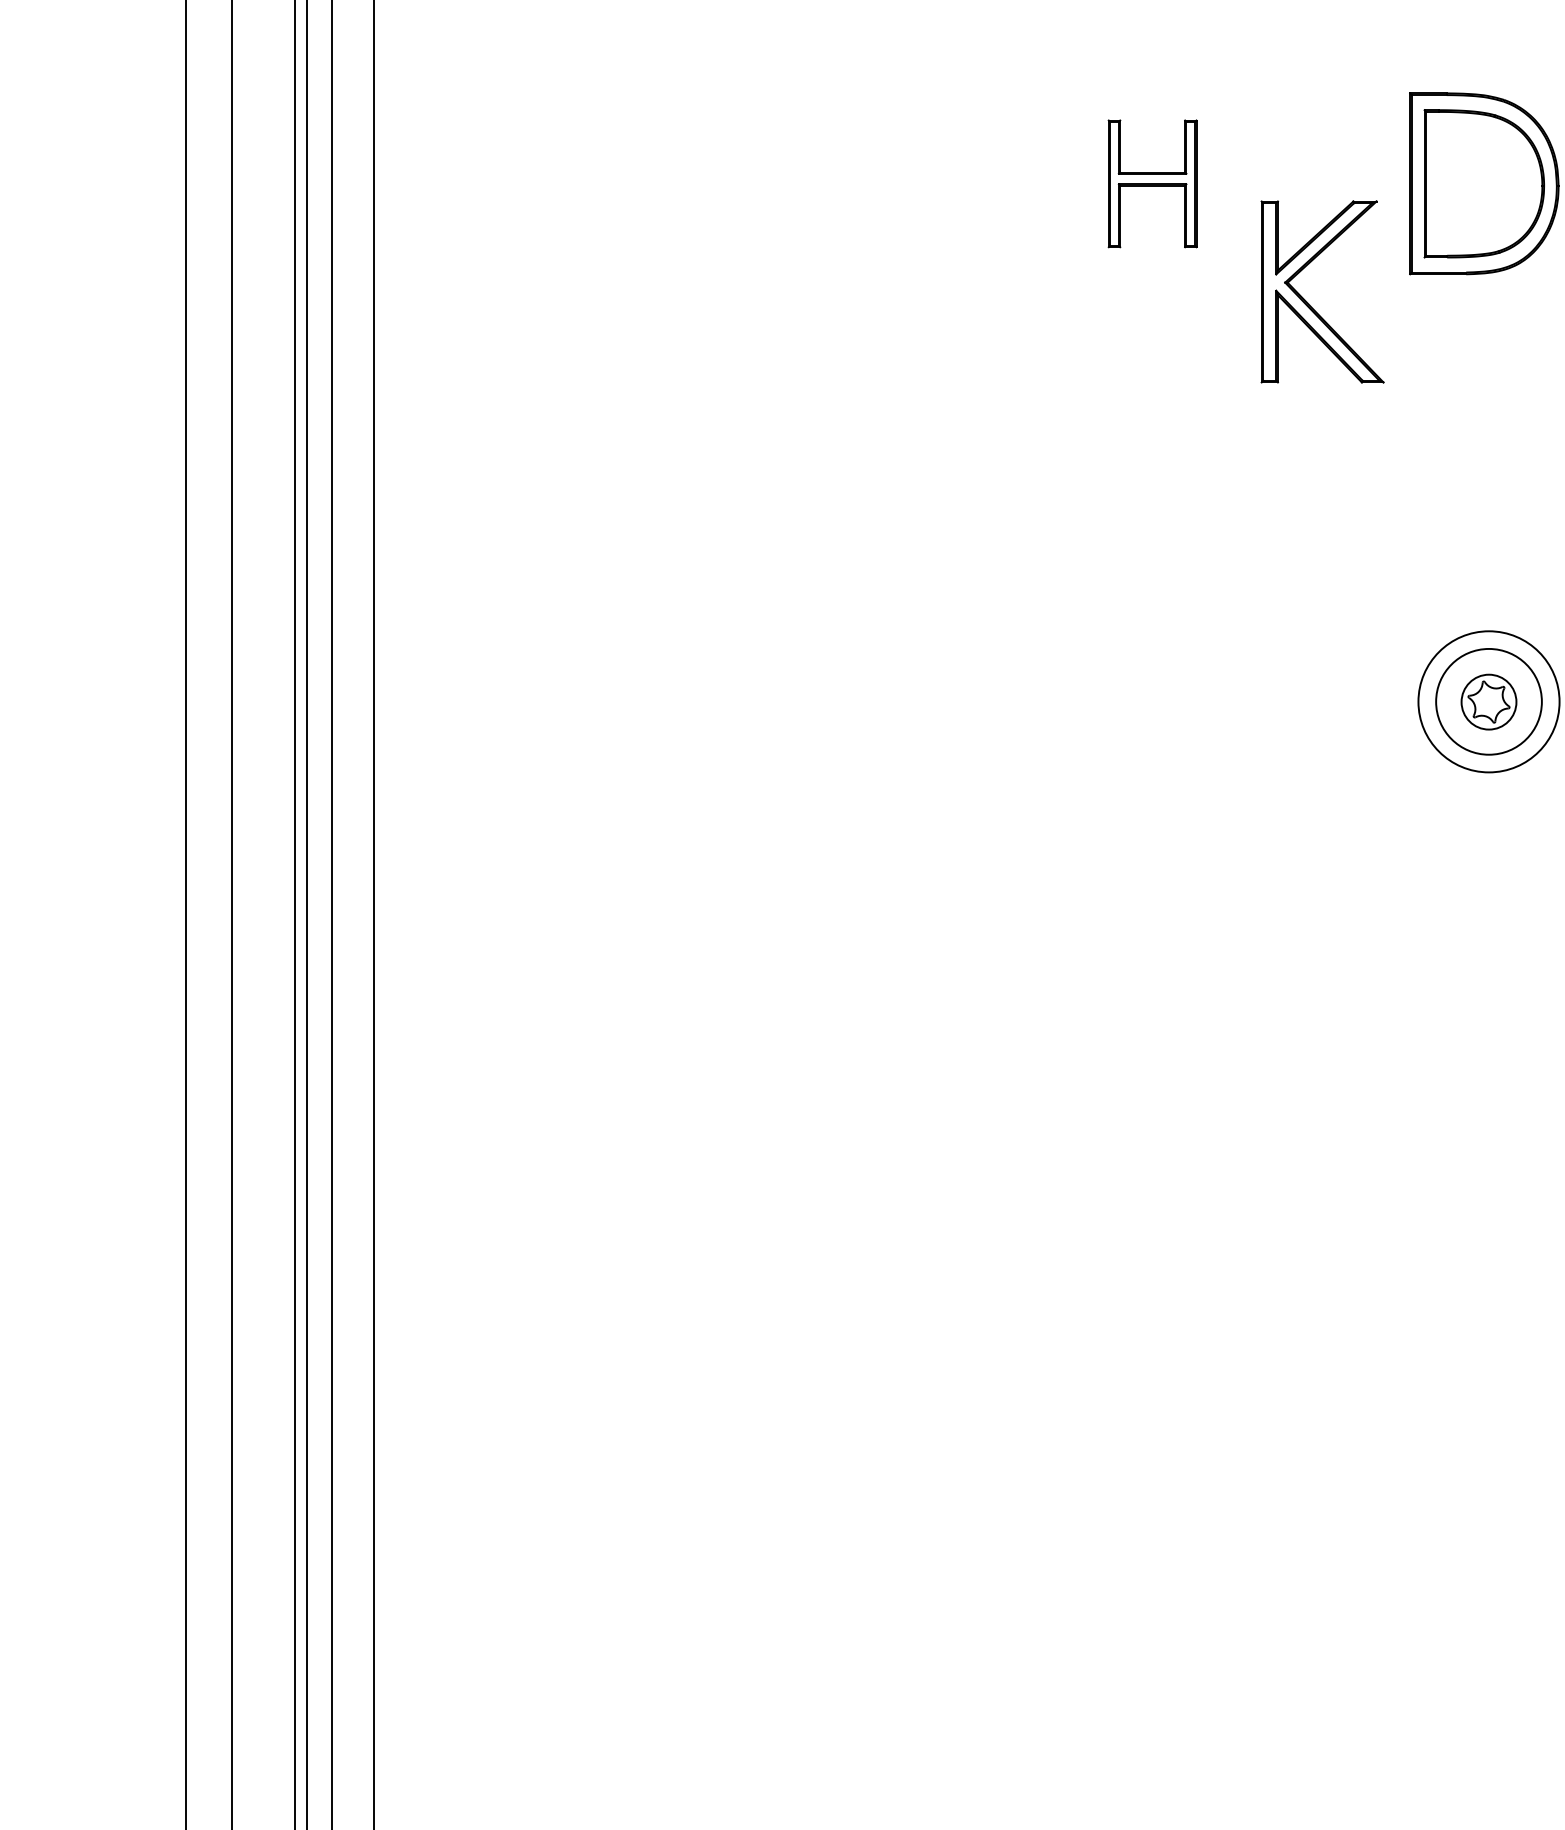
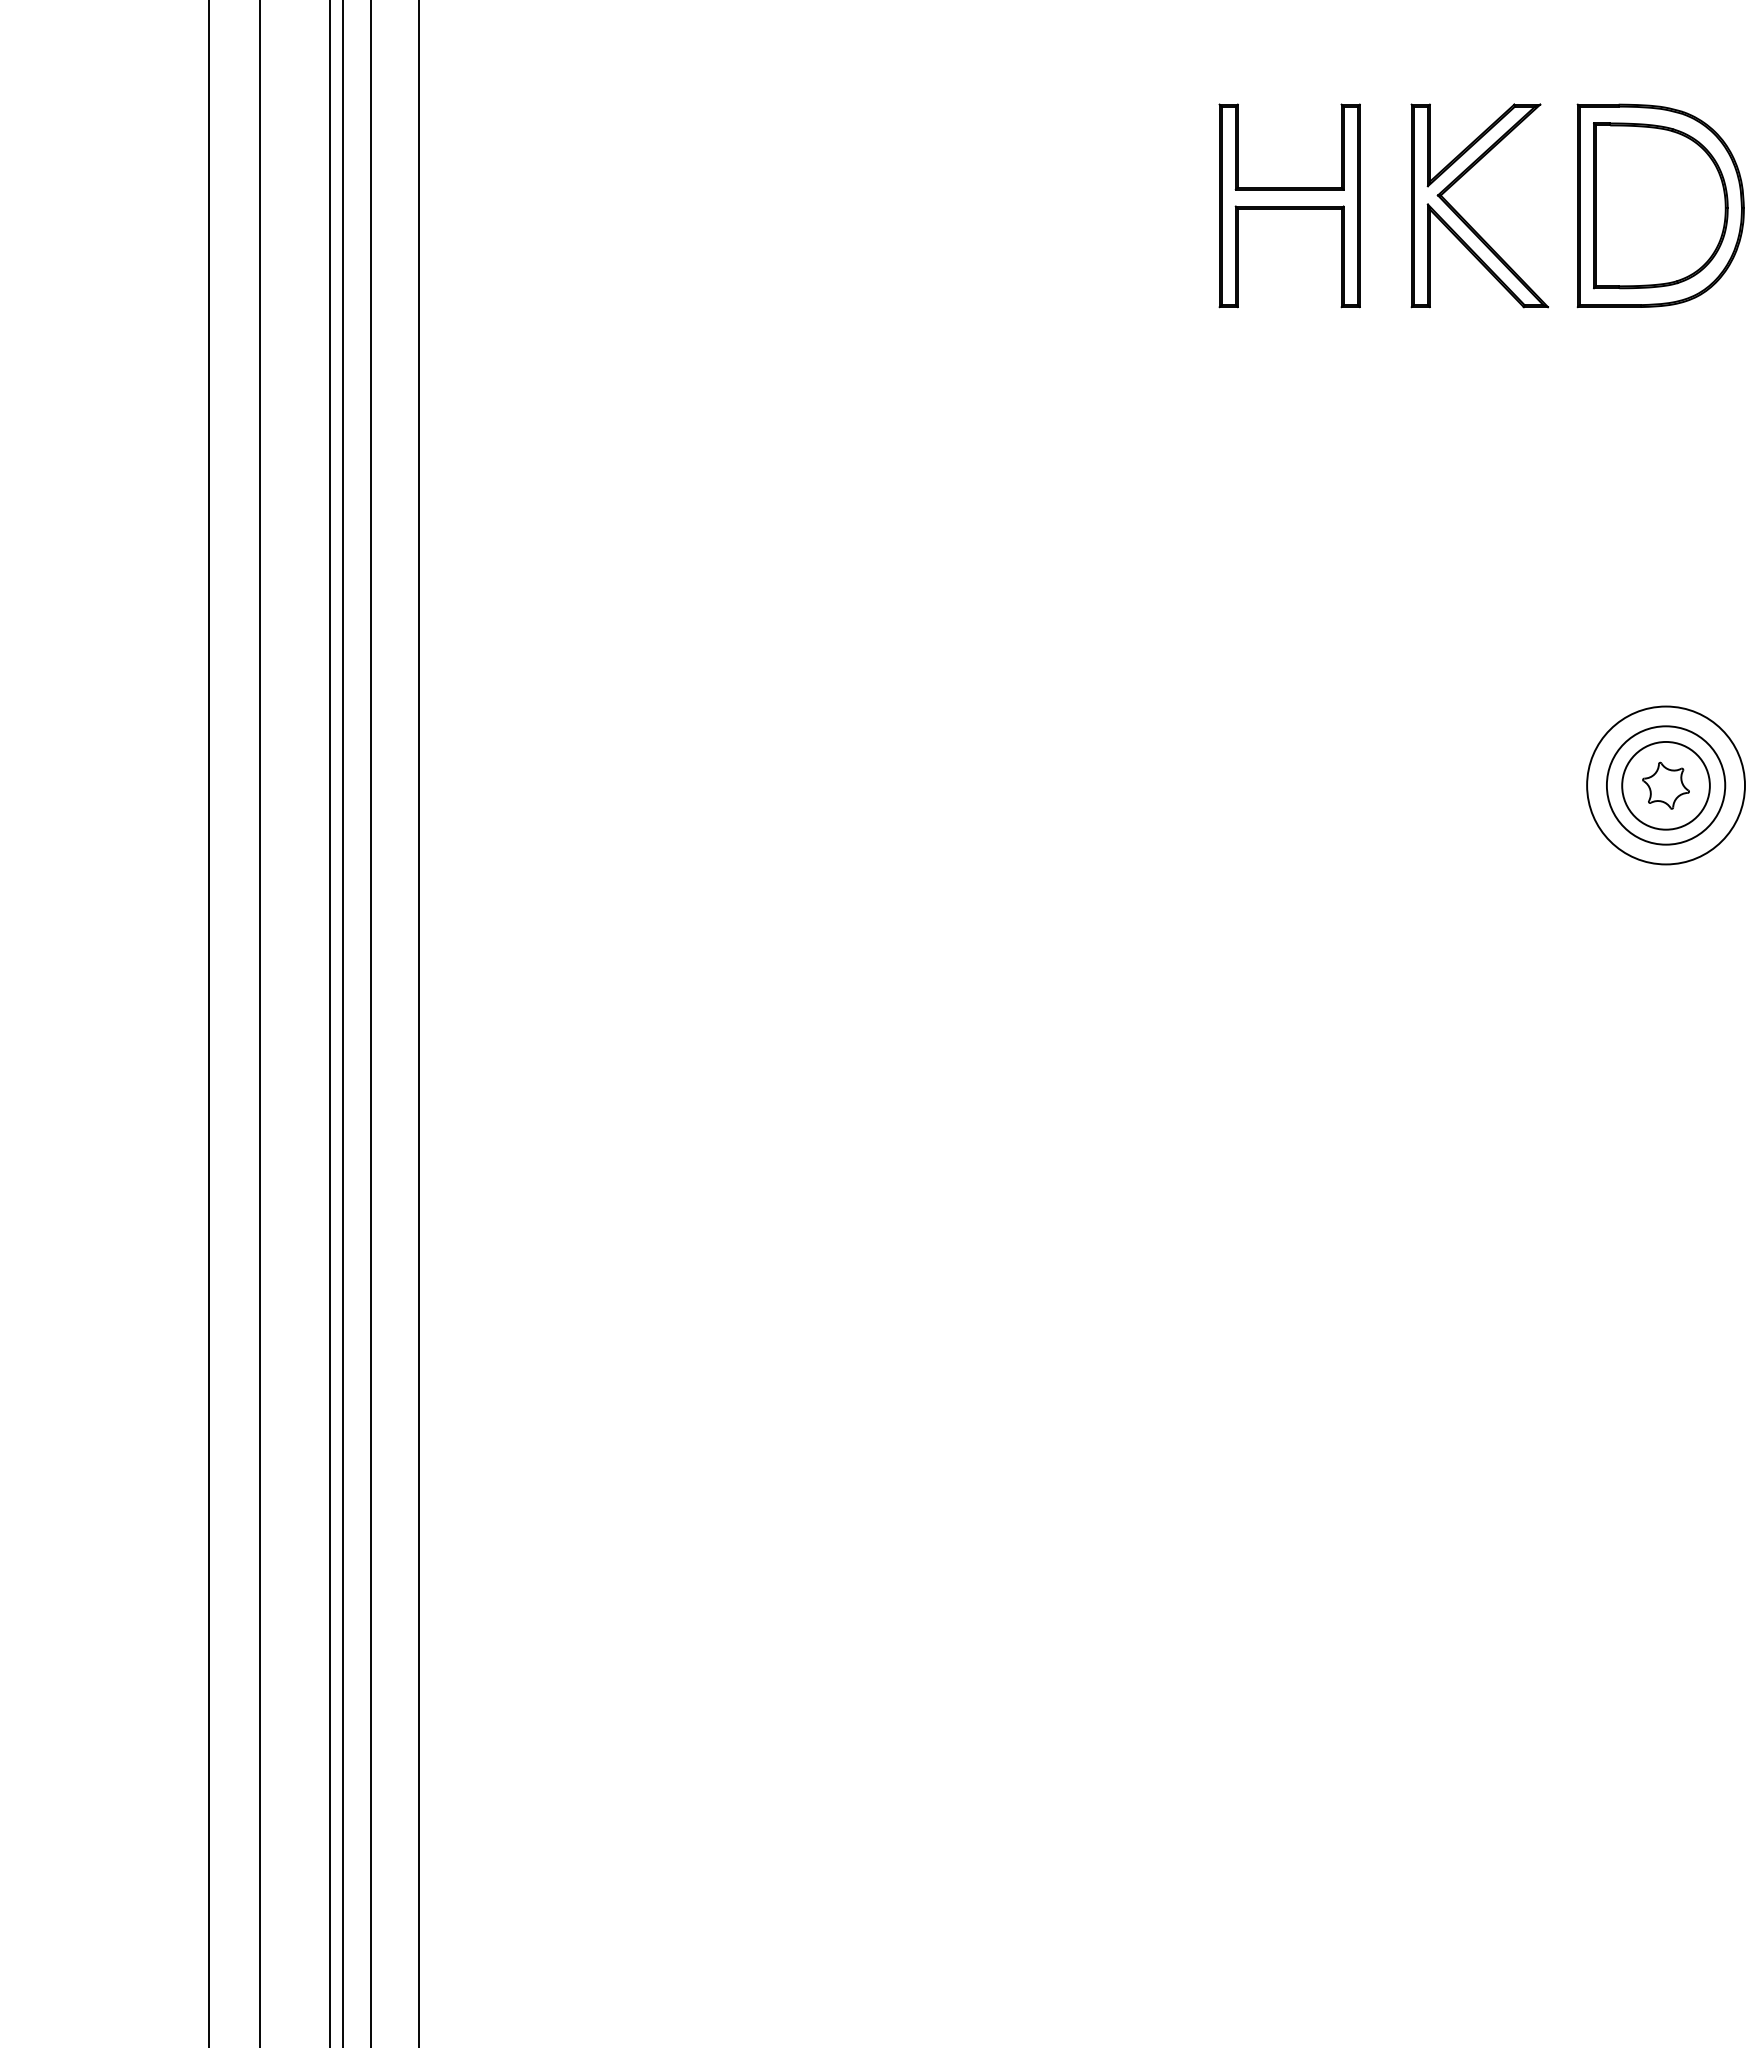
part: (1152, 183) -> (1289, 205), size x1.43
part: (1309, 304) -> (1465, 219), moved
circle: (1488, 701) -> (1665, 785), size x1.43

